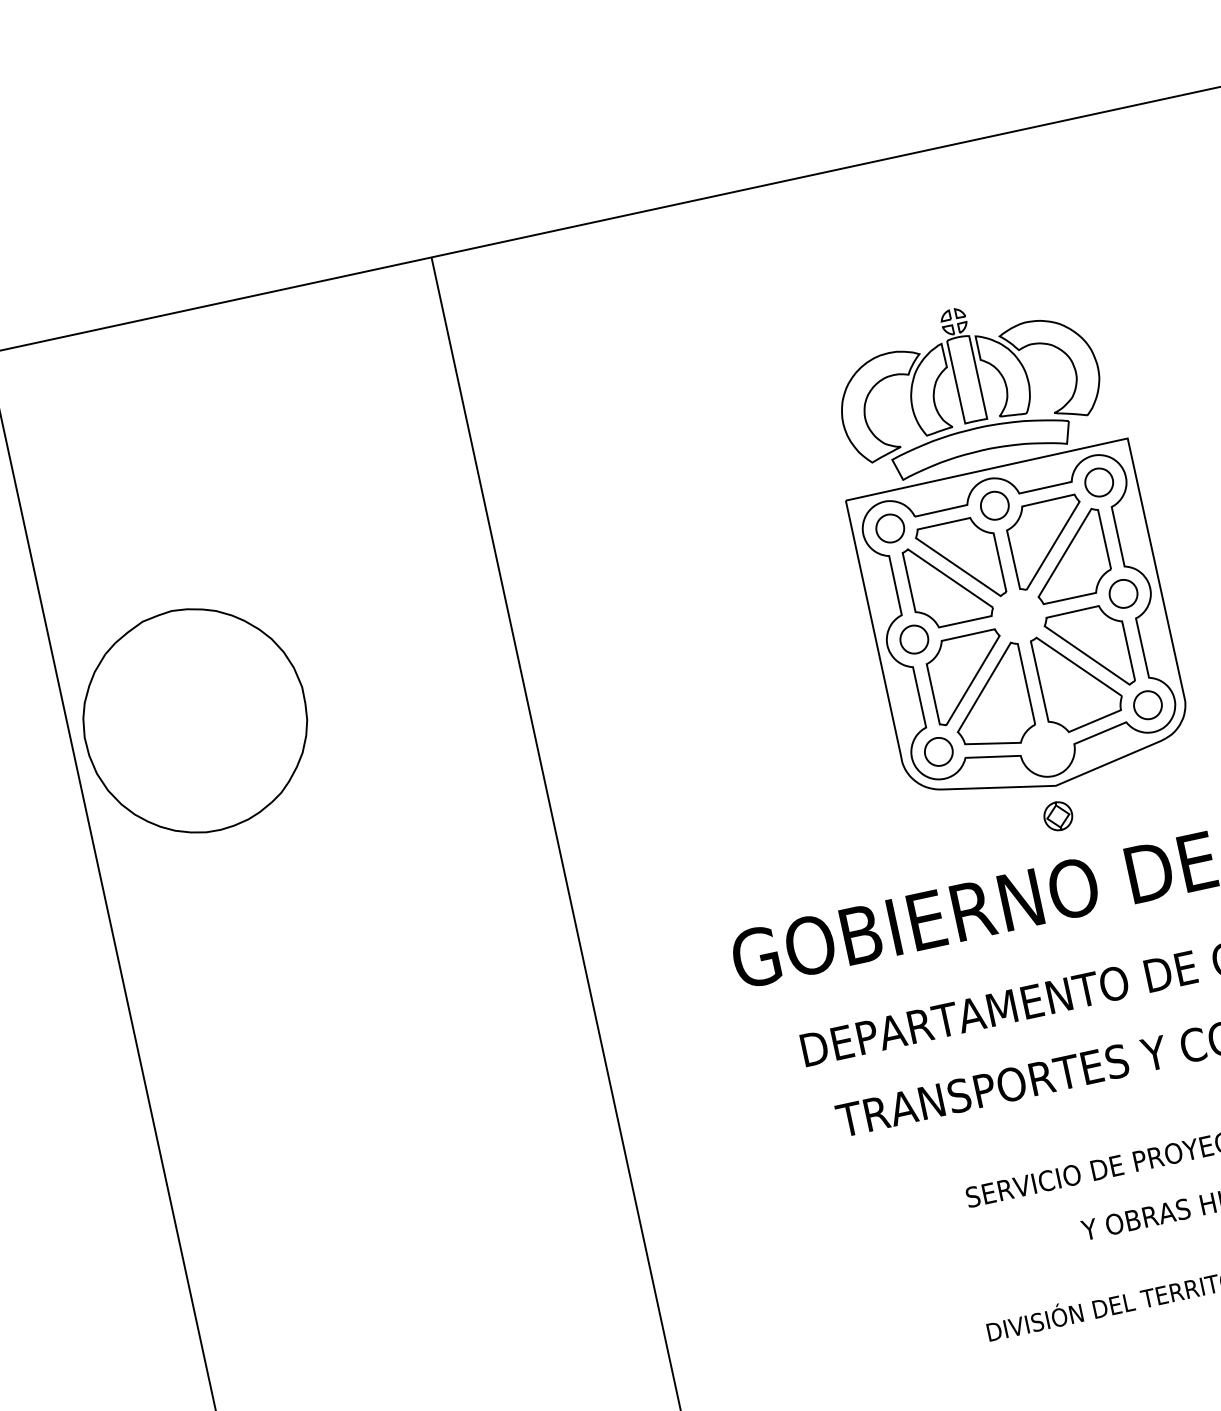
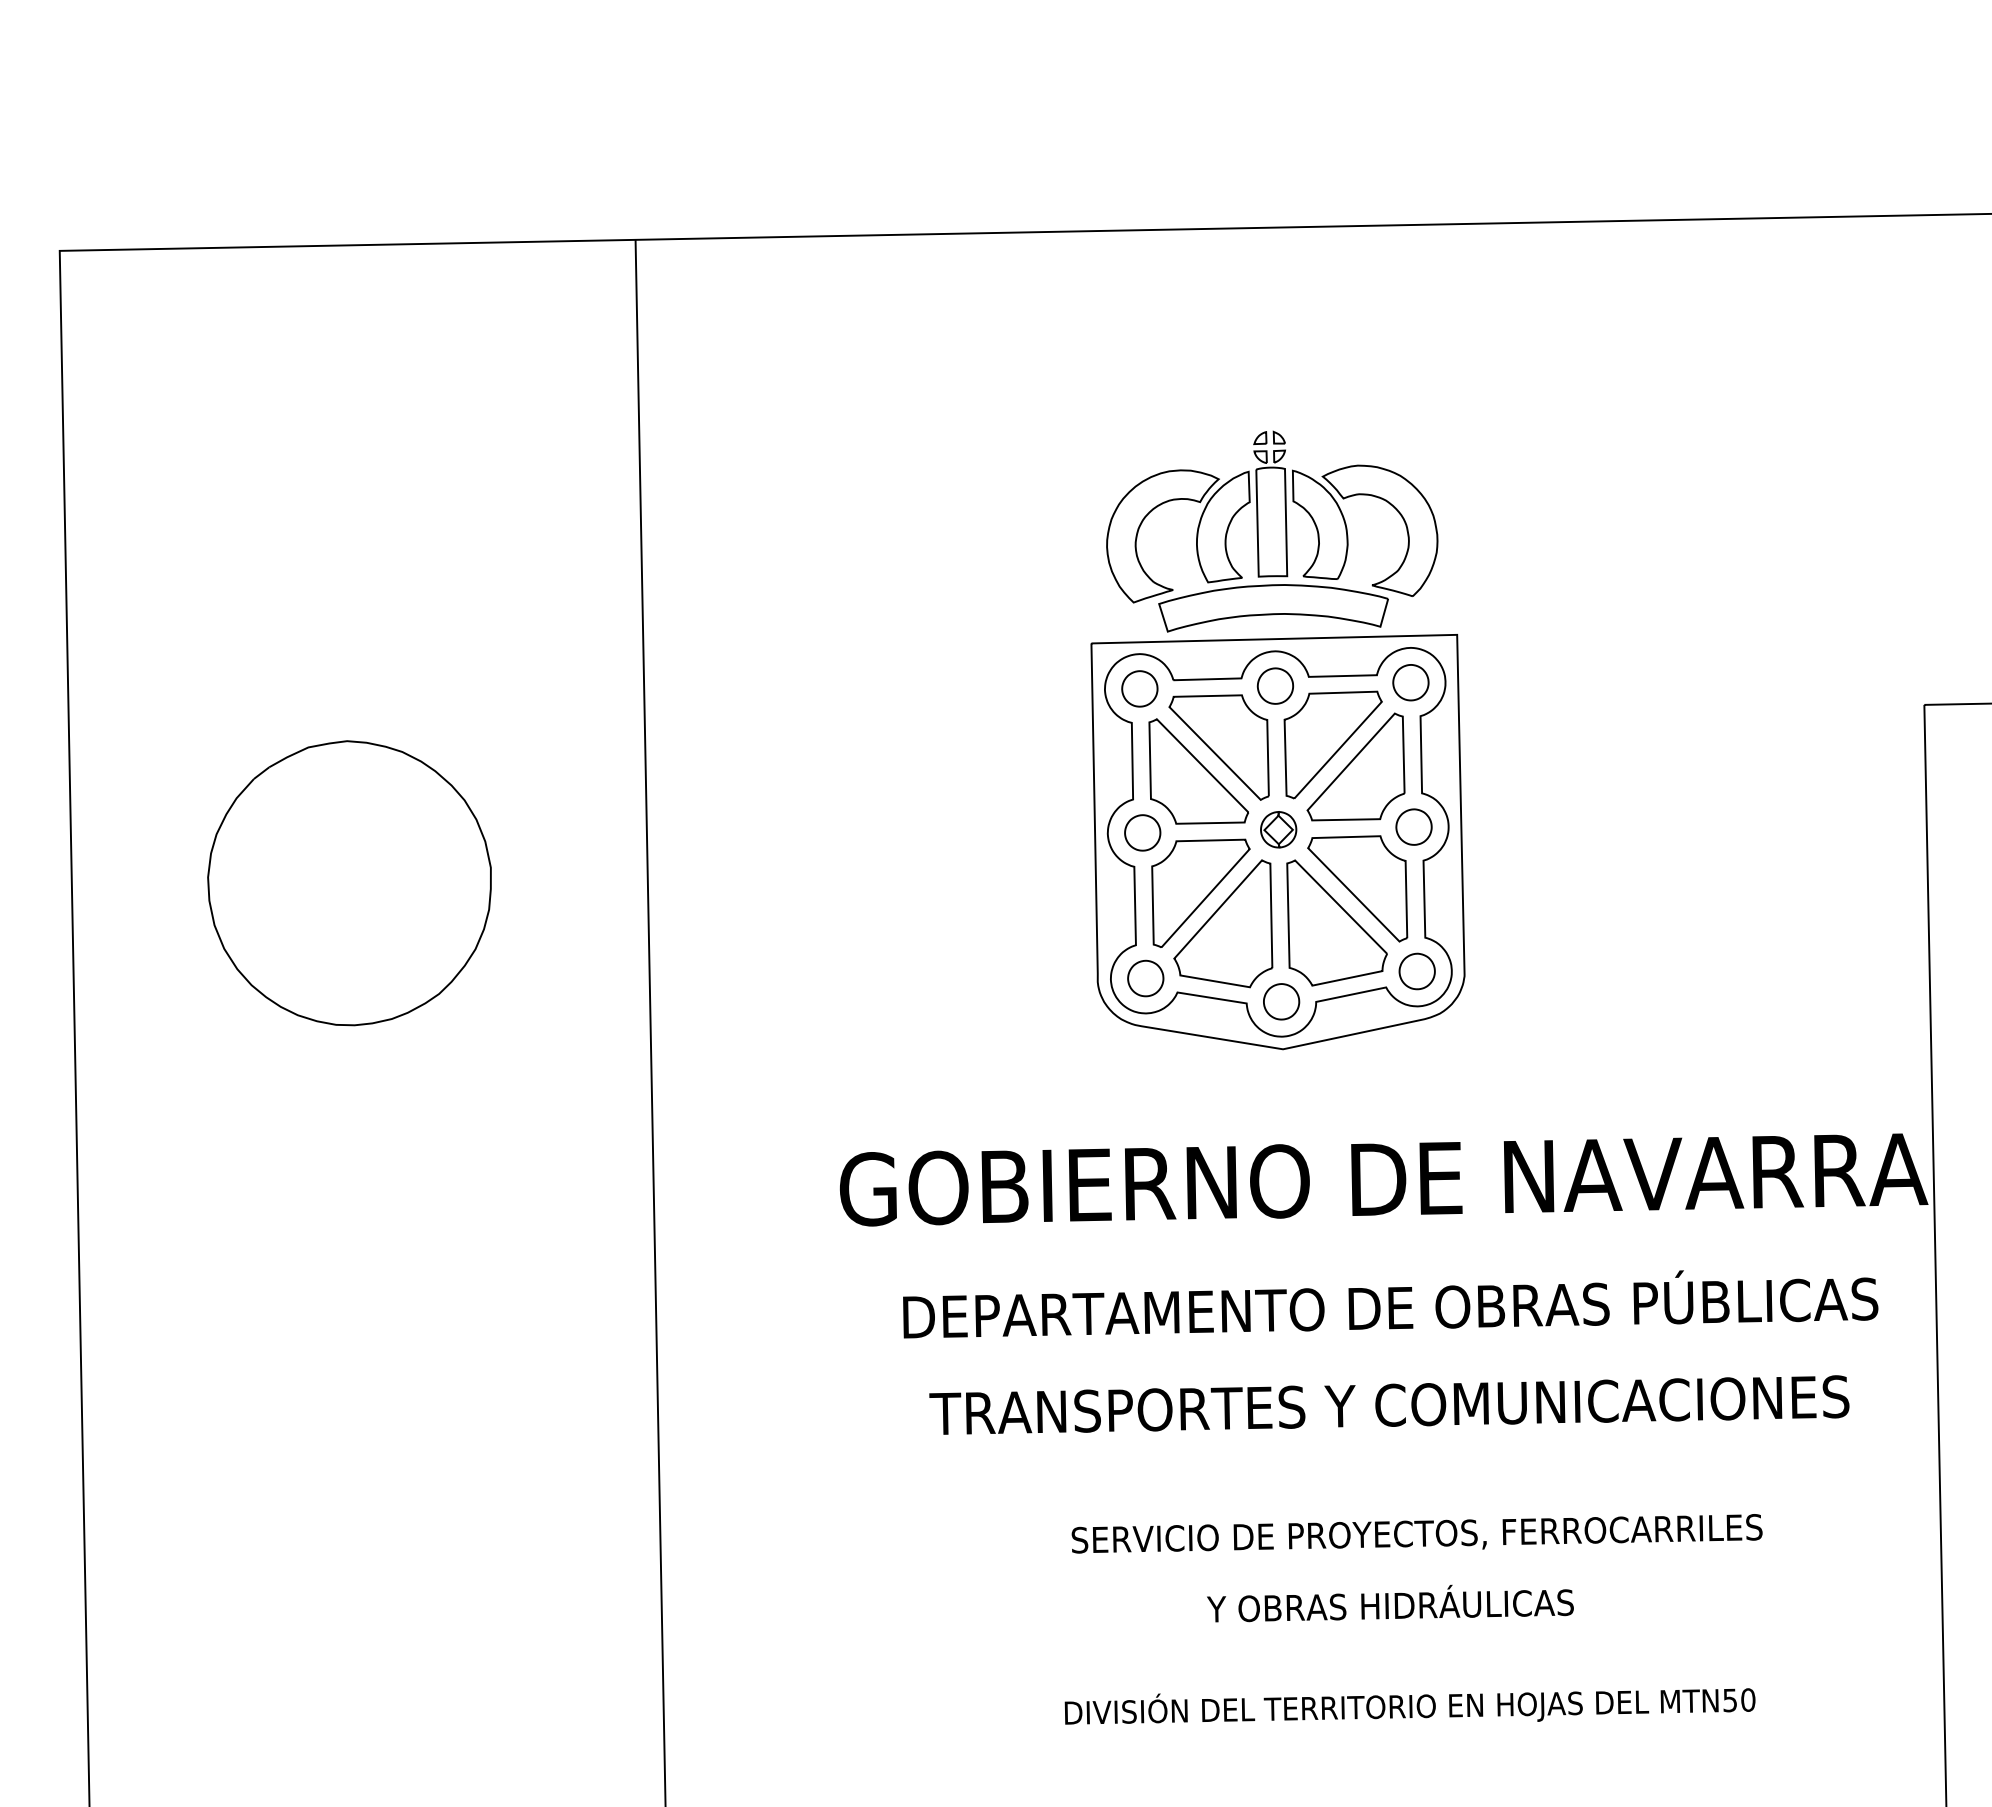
part: (195, 720) -> (349, 883), moved
part: (1047, 749) -> (1281, 1001), added
part: (1058, 816) -> (1278, 829), moved

